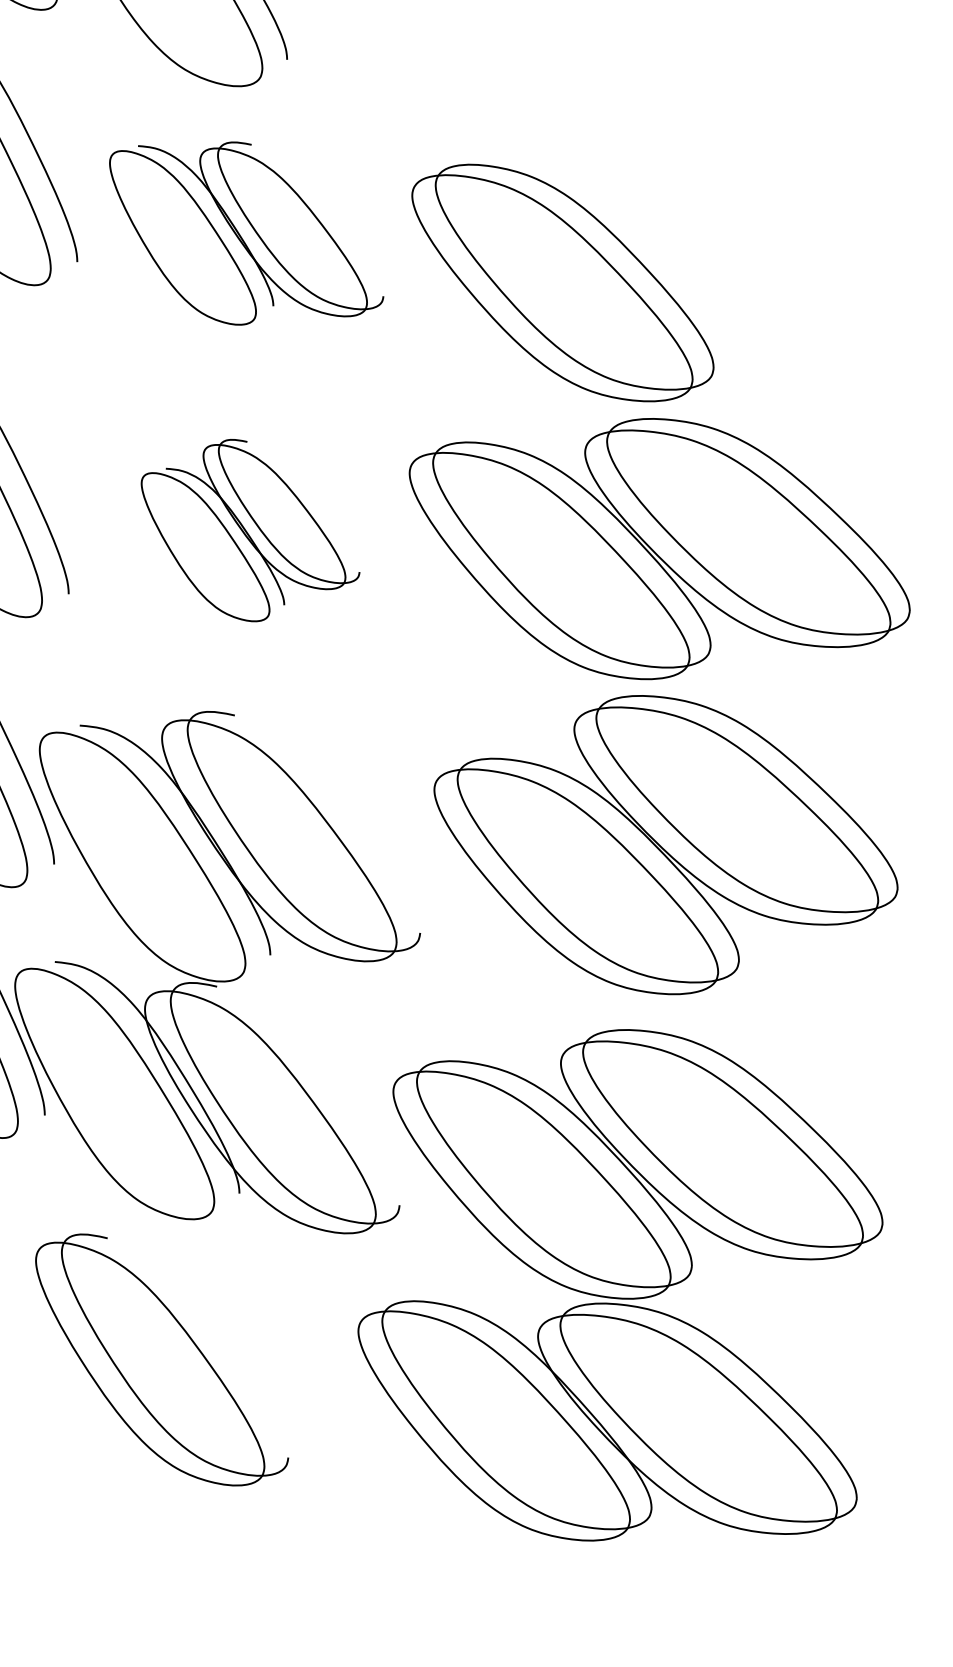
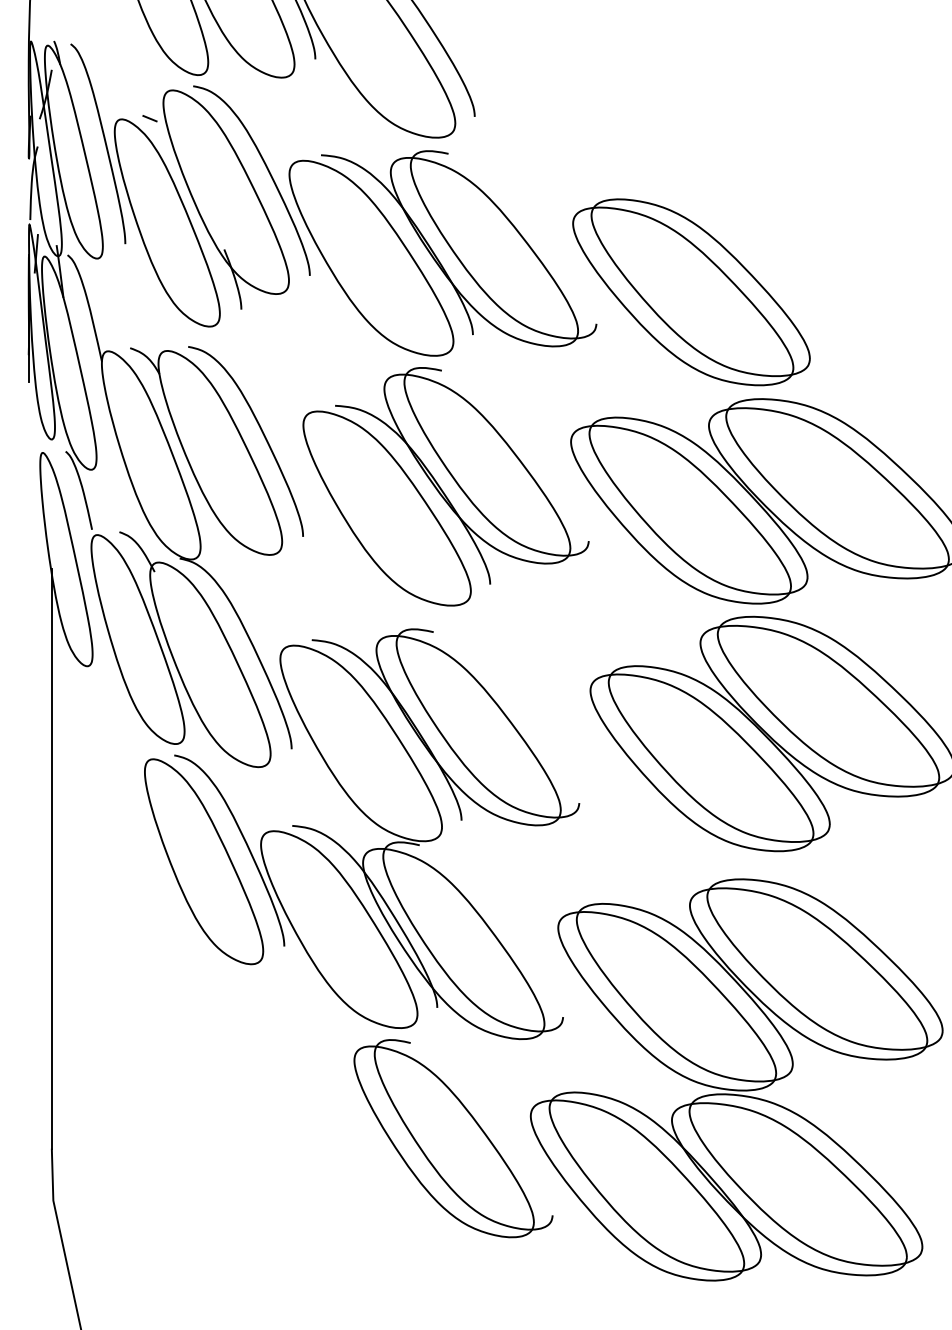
part: (246, 233) -> (442, 253), size x1.43
part: (249, 530) -> (445, 486), size x1.67
part: (162, 1359) -> (453, 1138), moved

